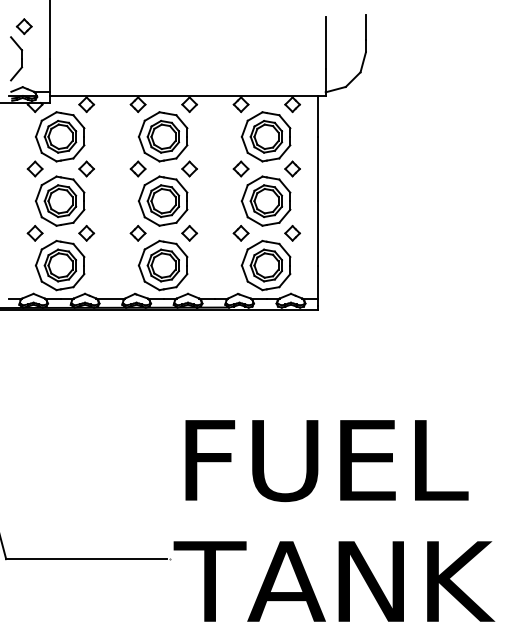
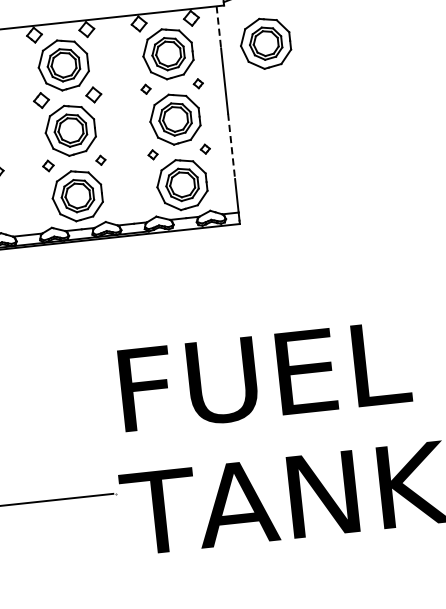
line: (318, 116) -> (219, 27), solid -> dashed
part: (361, 136) -> (264, 43), added
part: (240, 168) -> (145, 88), size x0.6
part: (292, 168) -> (198, 83), size x0.6
part: (137, 233) -> (47, 166), size x0.7
part: (189, 233) -> (100, 160), size x0.6
part: (240, 233) -> (152, 154), size x0.6
part: (292, 233) -> (205, 149), size x0.6
line: (318, 233) -> (231, 146), solid -> dashed

